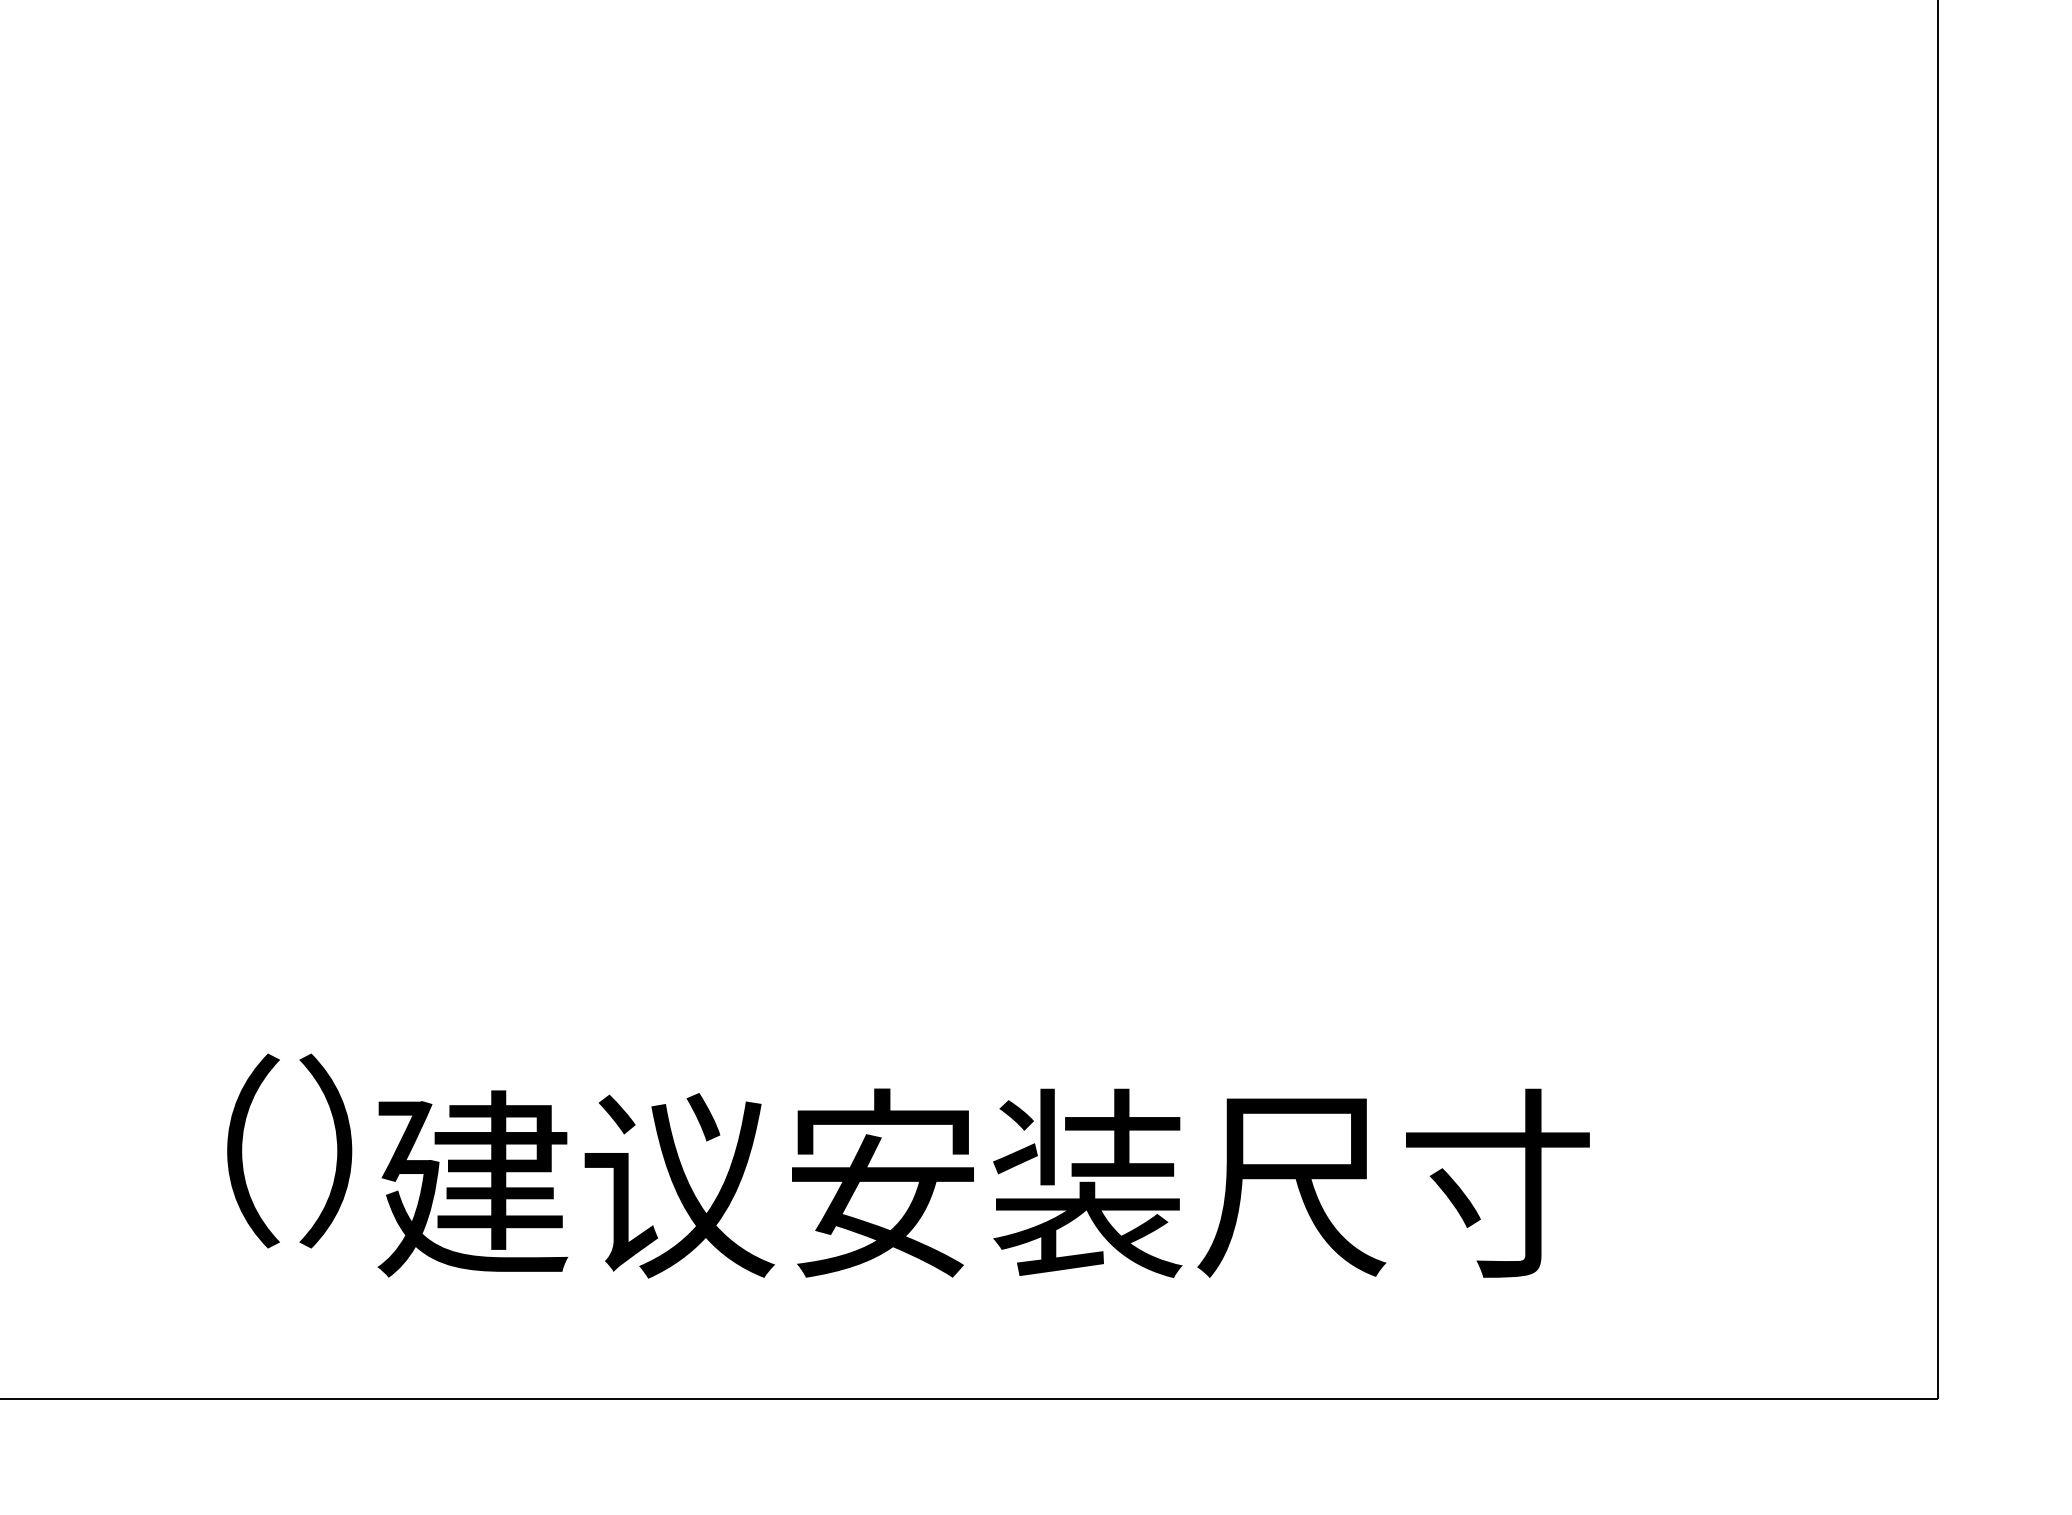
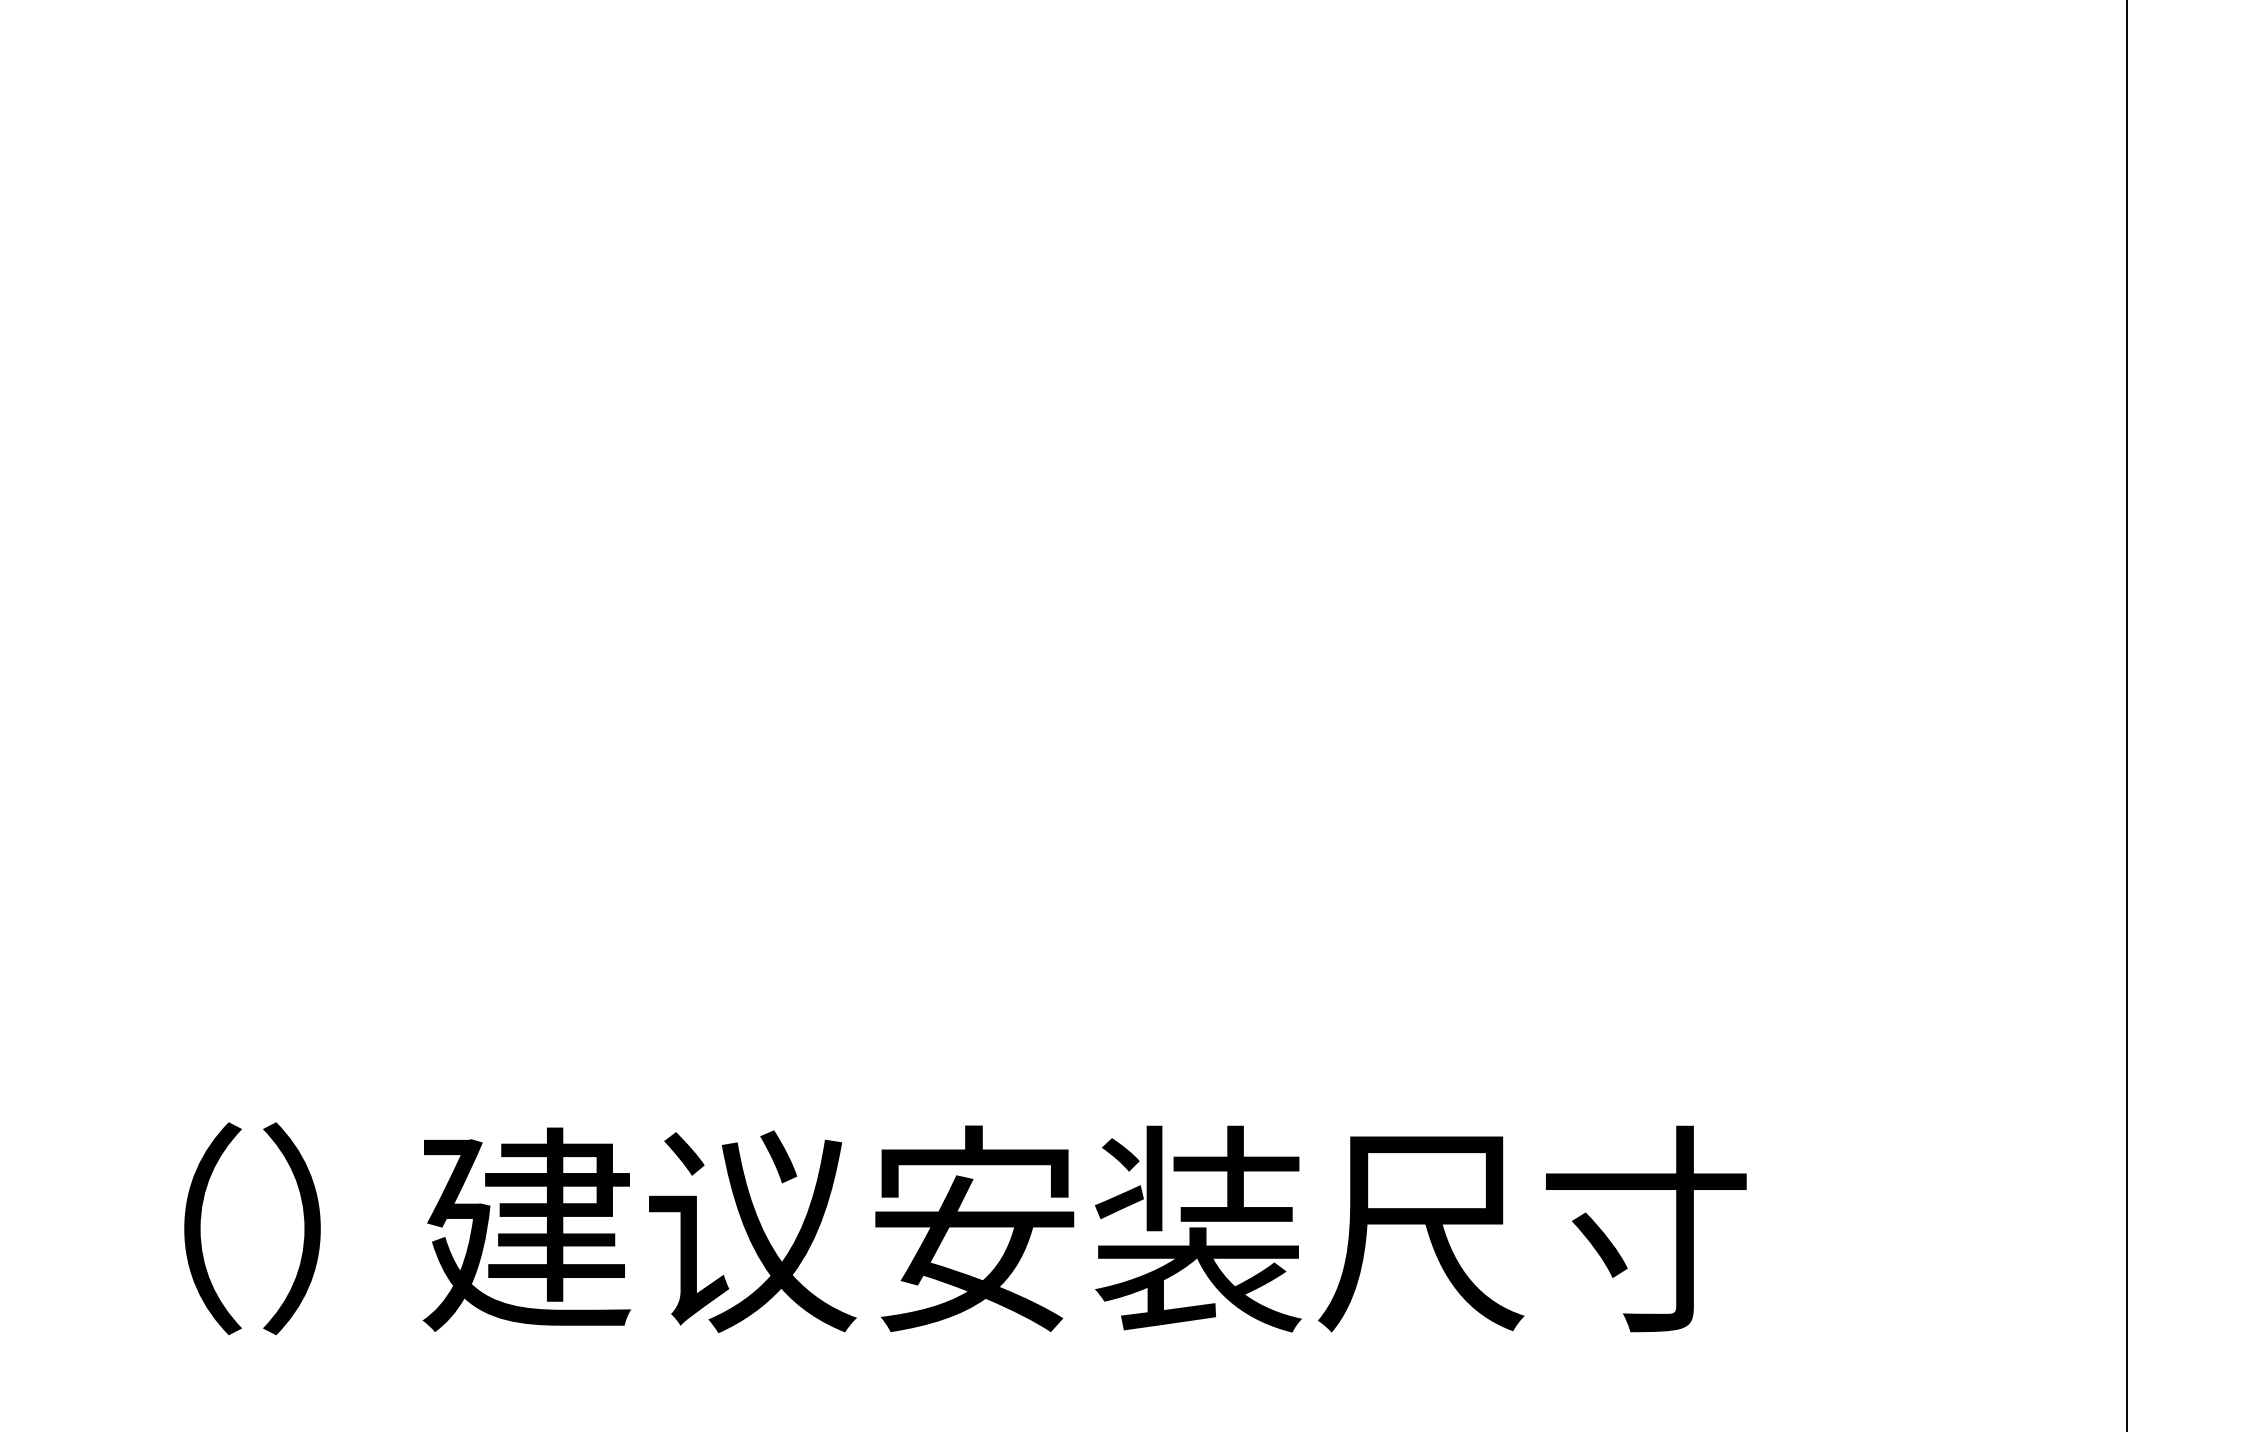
text: (289, 1150) -> (252, 1228), moved

